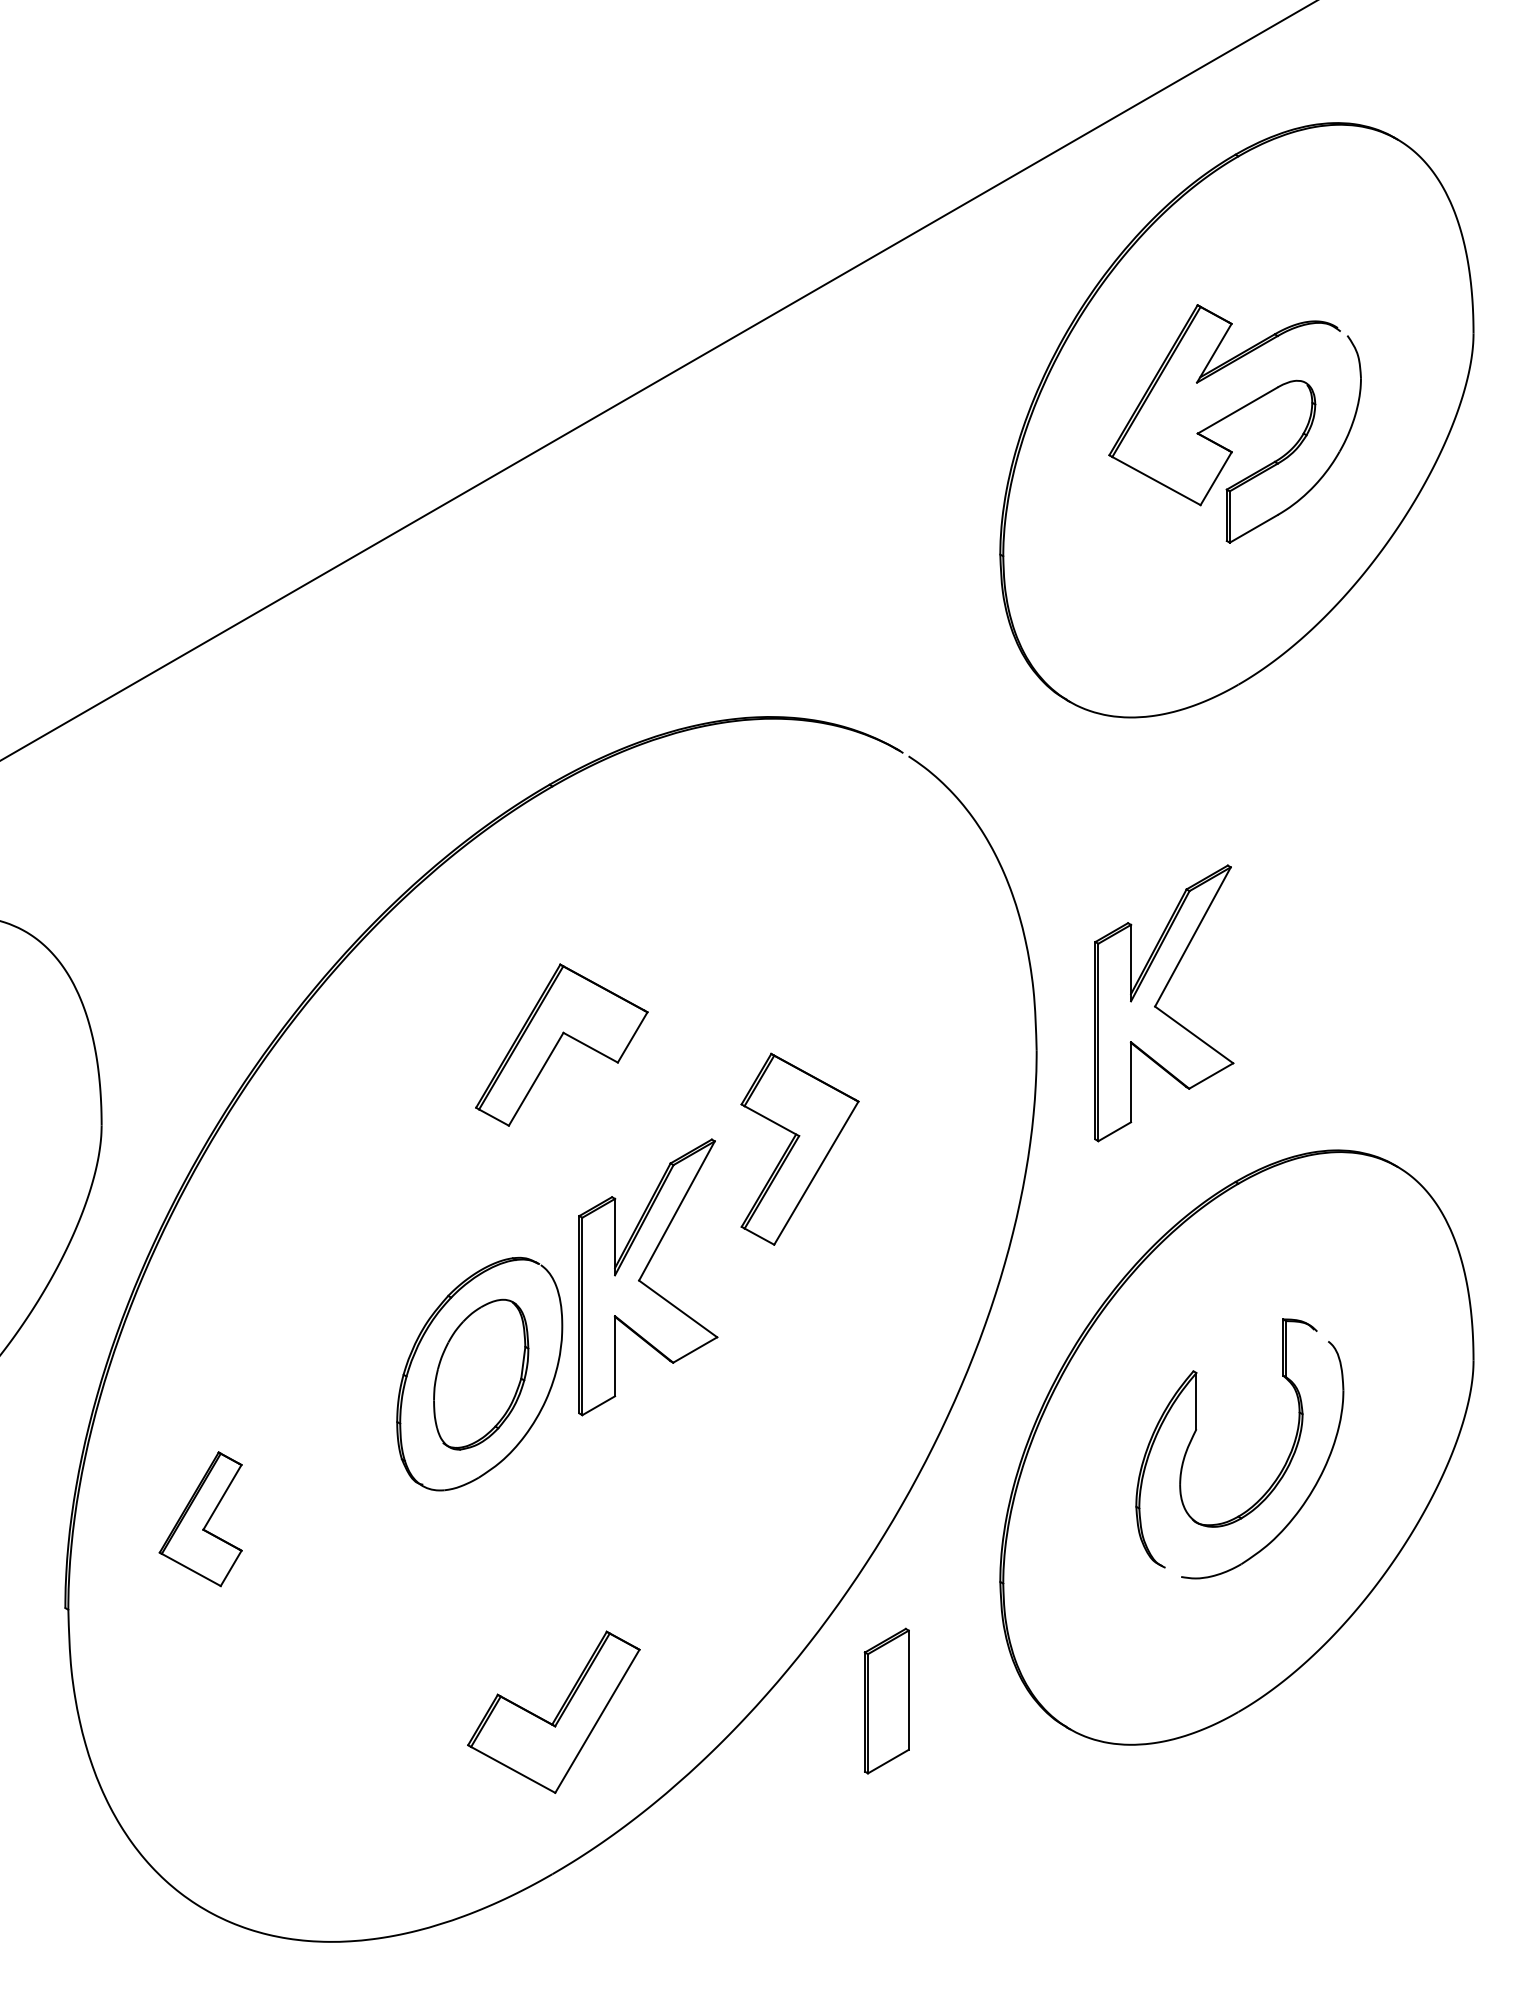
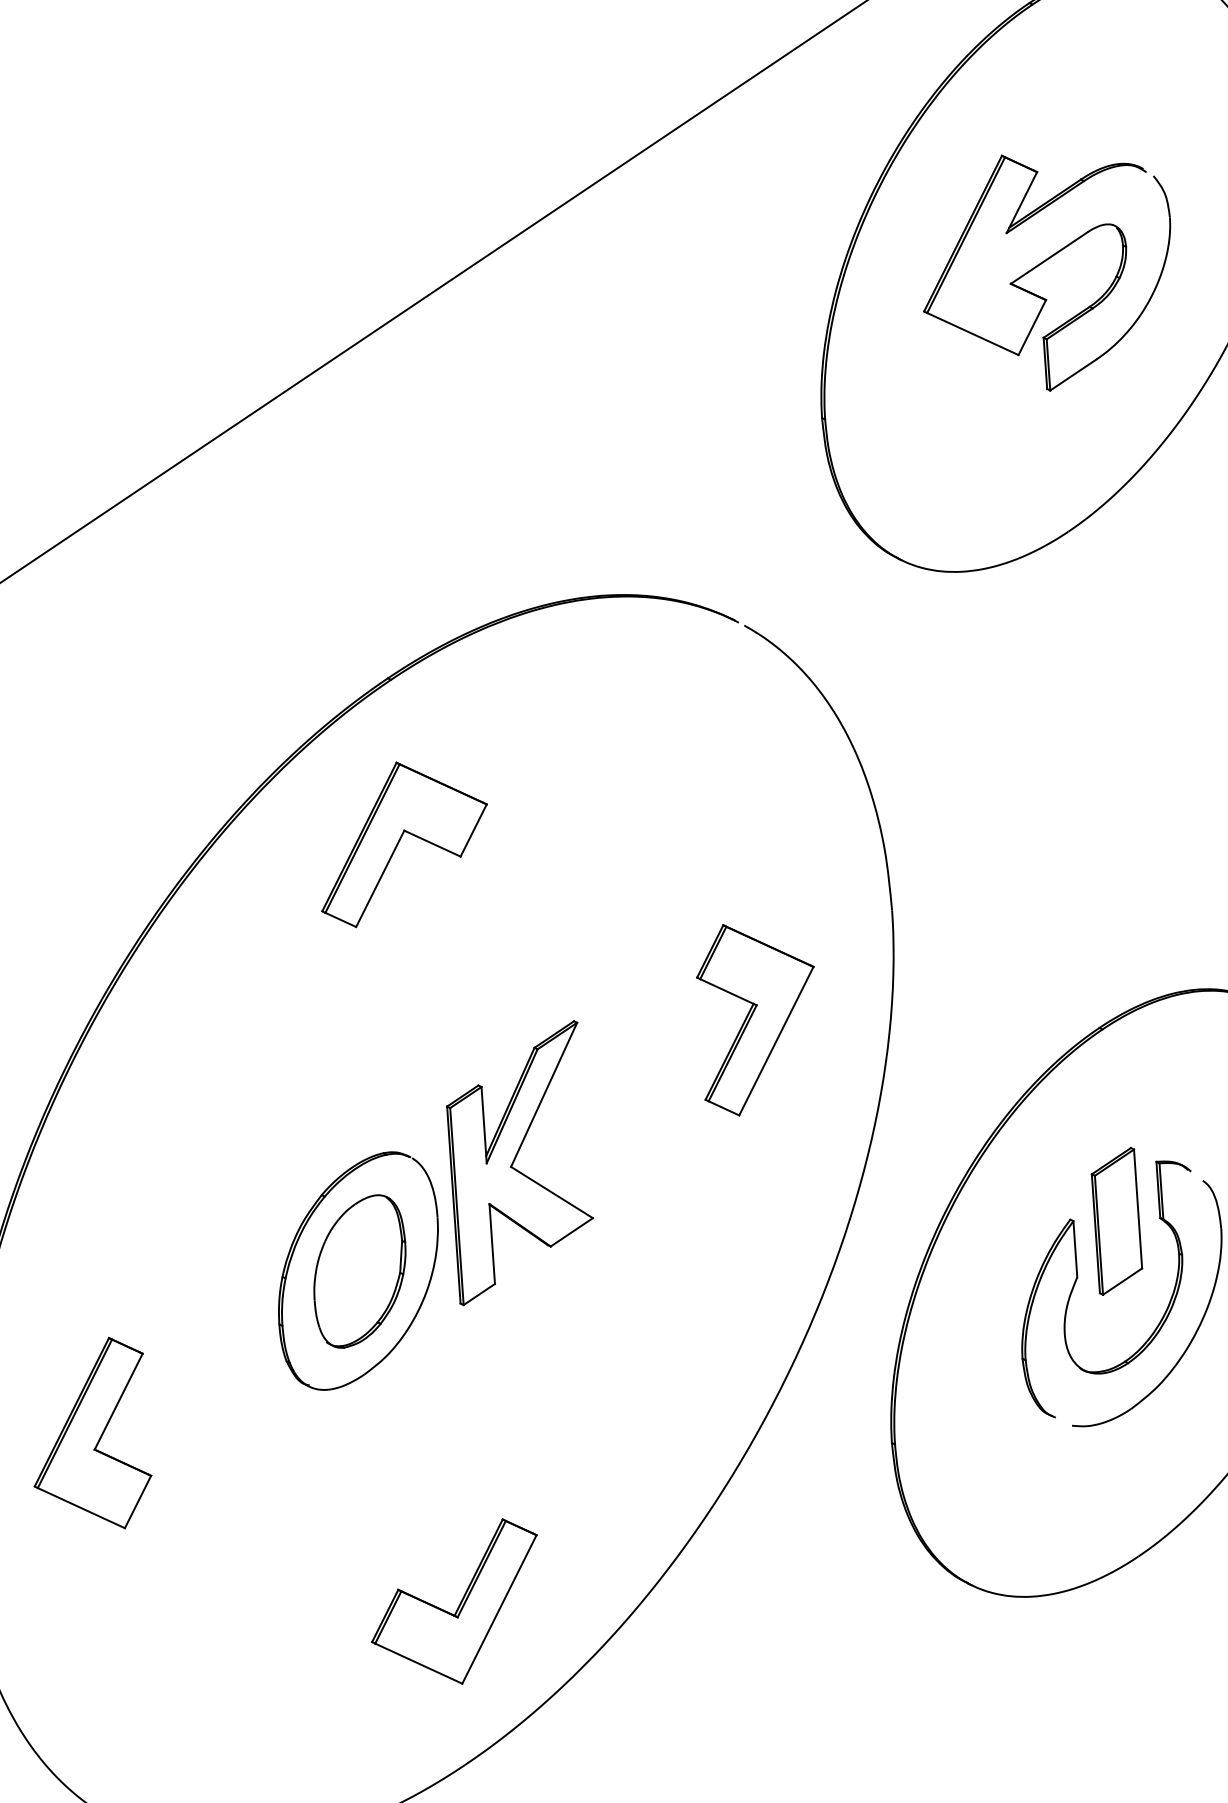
part: (1164, 1003) -> (1016, 854), removed
part: (561, 1044) -> (403, 842), moved
part: (799, 1148) -> (757, 1017), moved
part: (200, 1518) -> (89, 1434), size x1.43
part: (886, 1700) -> (1116, 1220), moved

